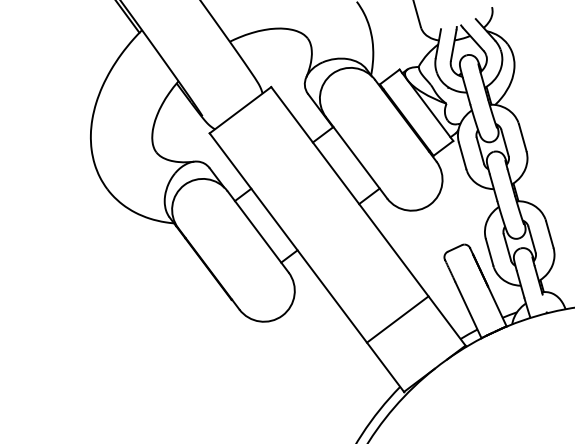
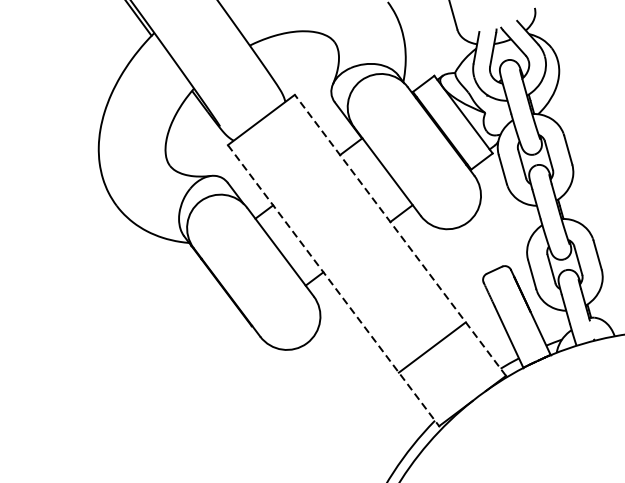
line: (368, 216) -> (400, 235), solid -> dashed
line: (306, 262) -> (333, 285), solid -> dashed

